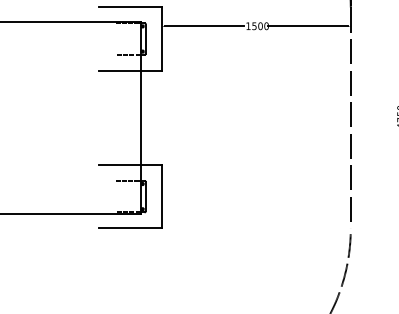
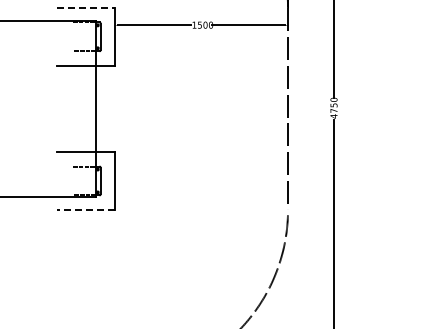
line: (130, 7) -> (86, 8), solid -> dashed
line: (130, 227) -> (86, 209), solid -> dashed

